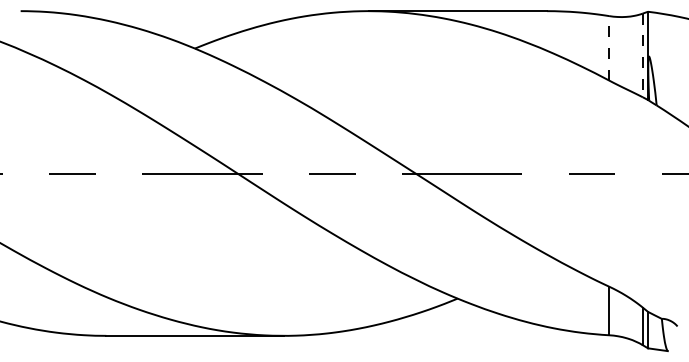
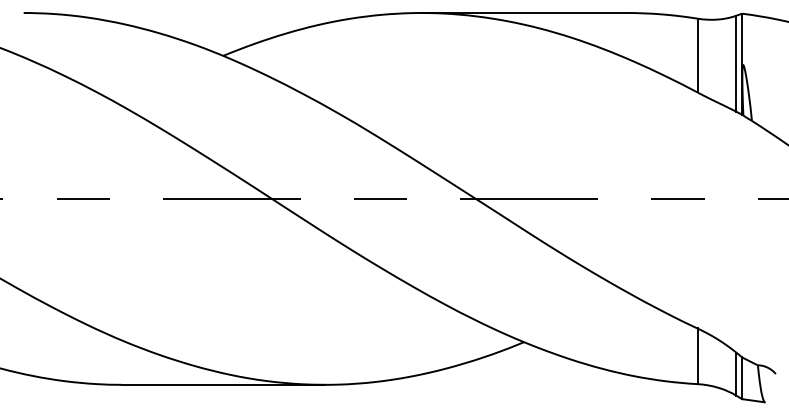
line: (609, 47) -> (697, 54), dashed -> solid
line: (642, 55) -> (735, 63), dashed -> solid

